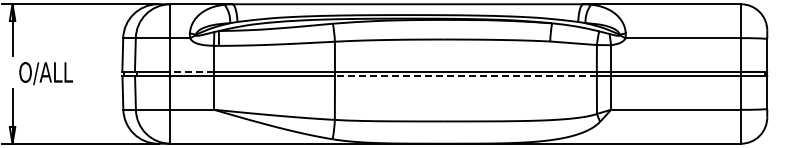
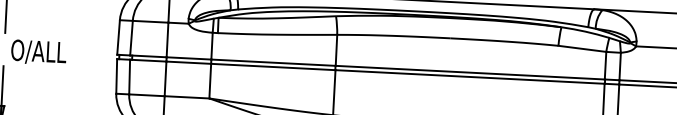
line: (192, 71) -> (189, 58), dashed -> solid
line: (465, 76) -> (469, 77), dashed -> solid

